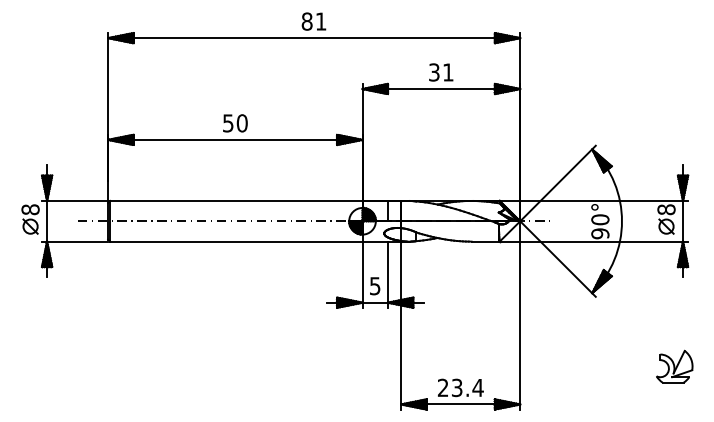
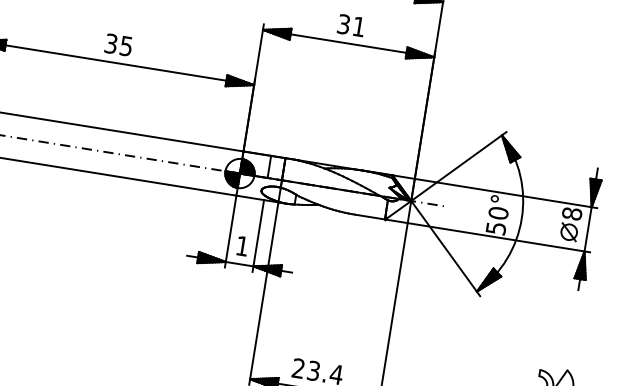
text: (235, 123) -> (119, 45), 50 -> 35
text: (600, 233) -> (496, 228), 90° -> 50°
text: (375, 286) -> (242, 246), 5 -> 1

